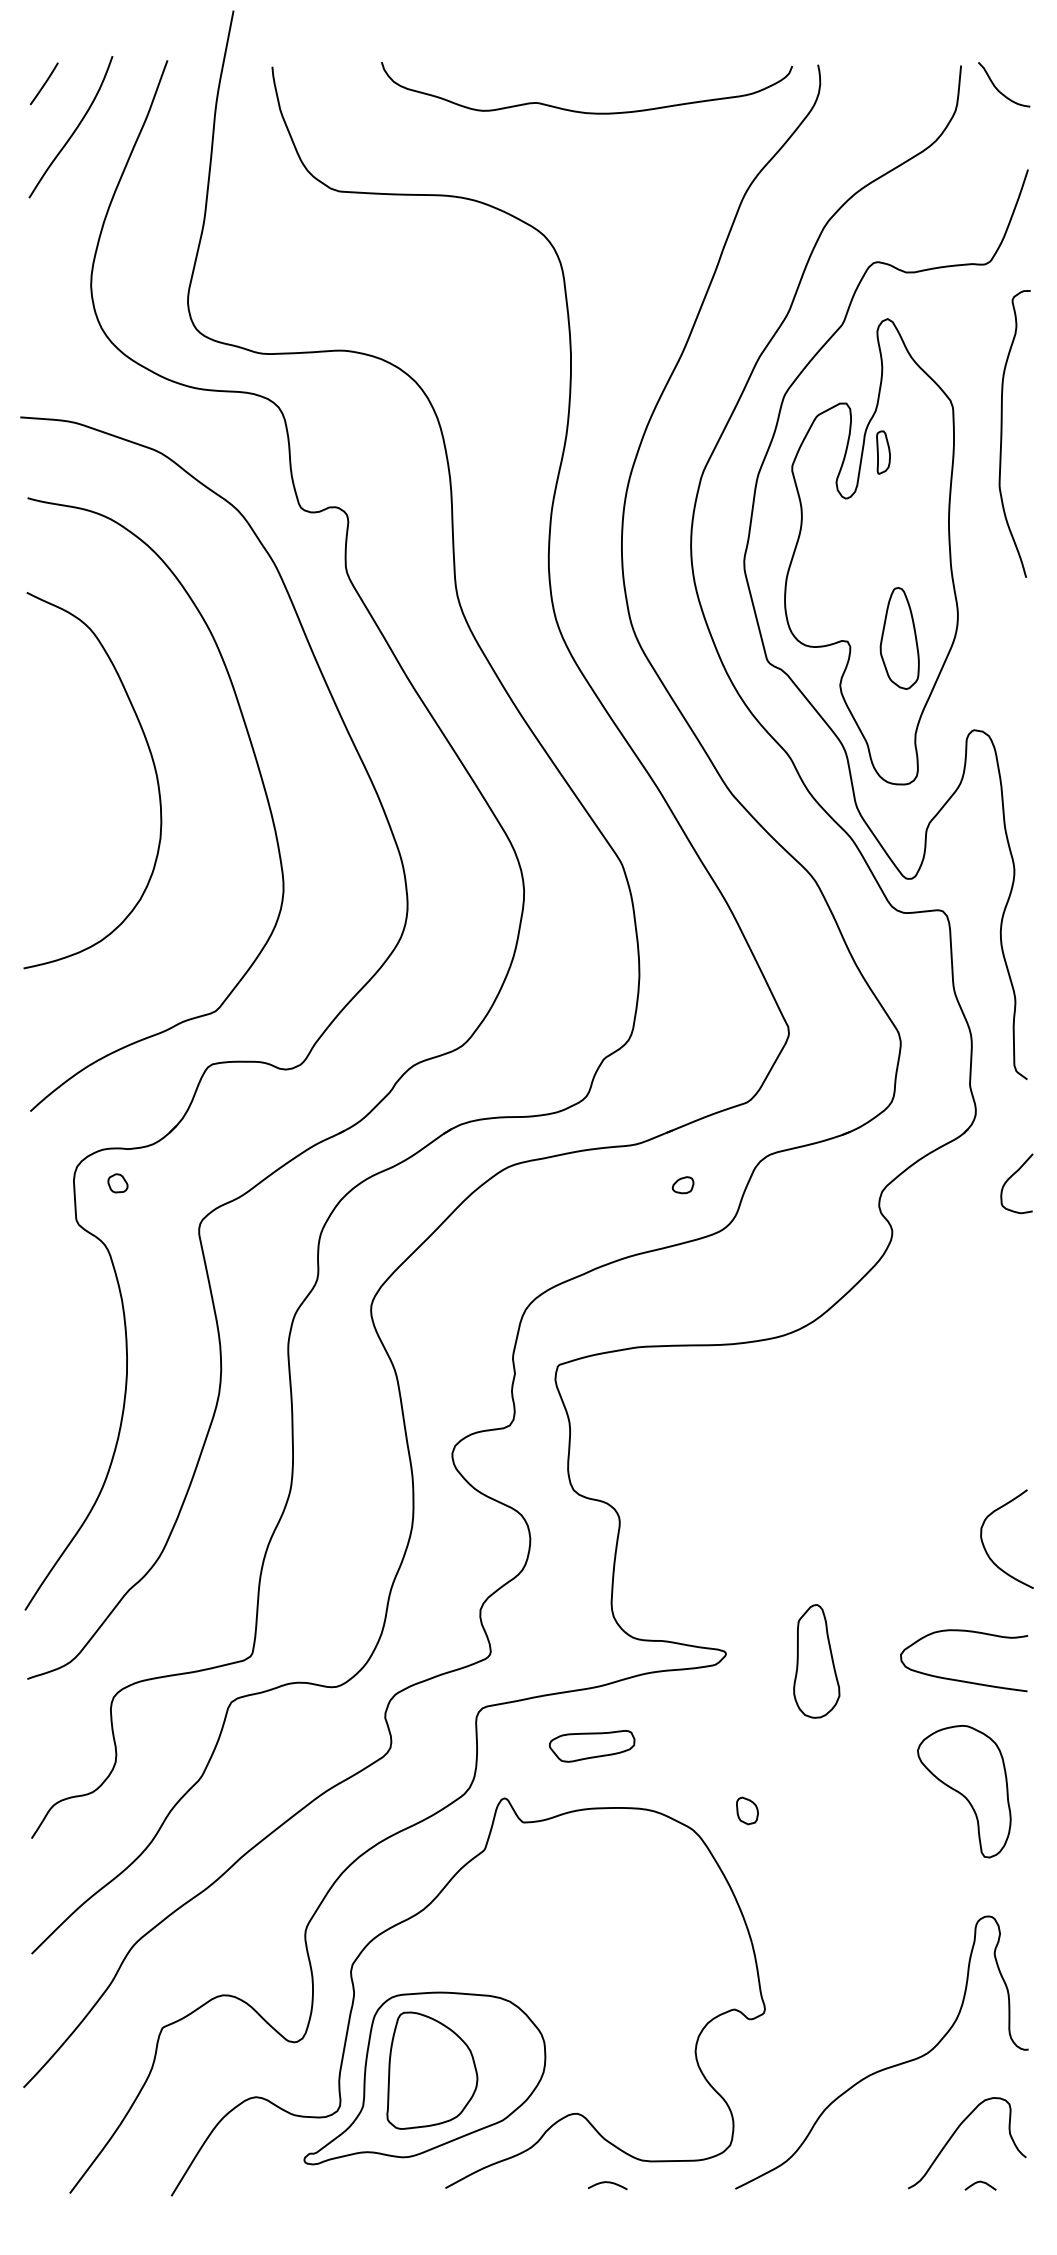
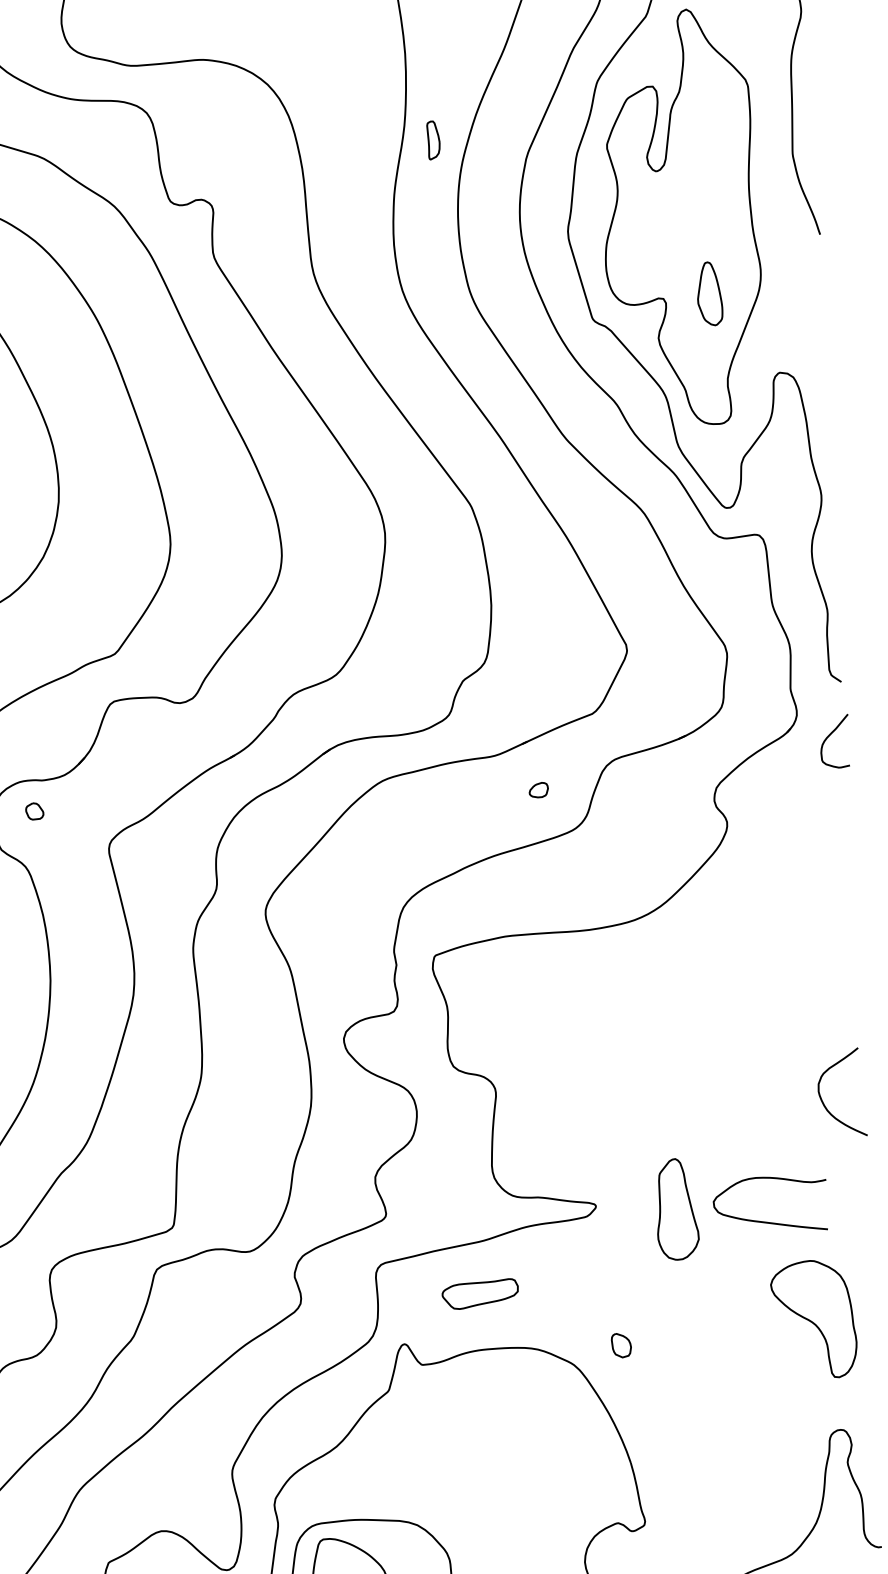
part: (883, 452) -> (433, 140), moved
part: (899, 638) -> (709, 293), size x0.7
curve: (1011, 1177) -> (829, 736), moved
curve: (958, 1679) -> (766, 1221), moved

